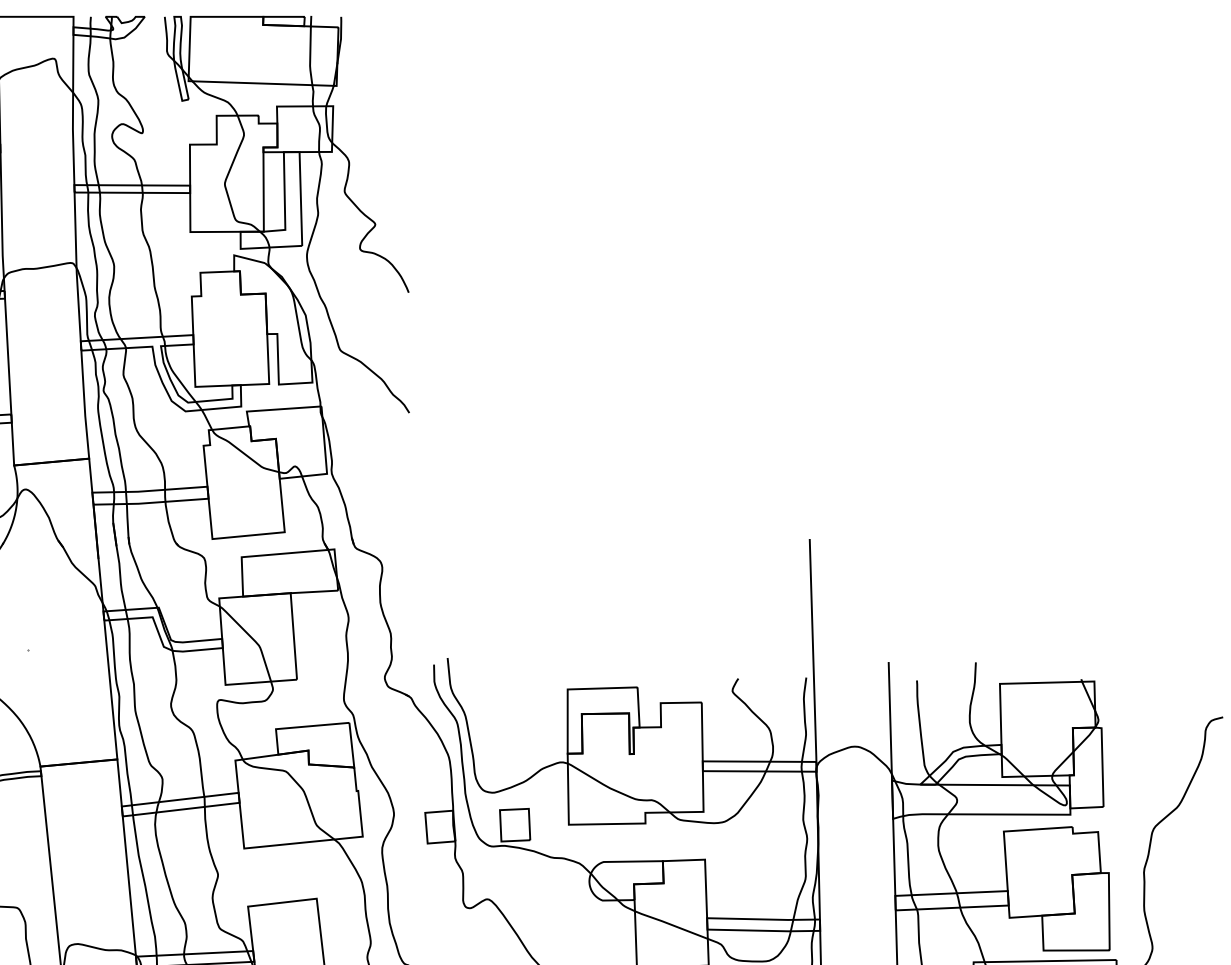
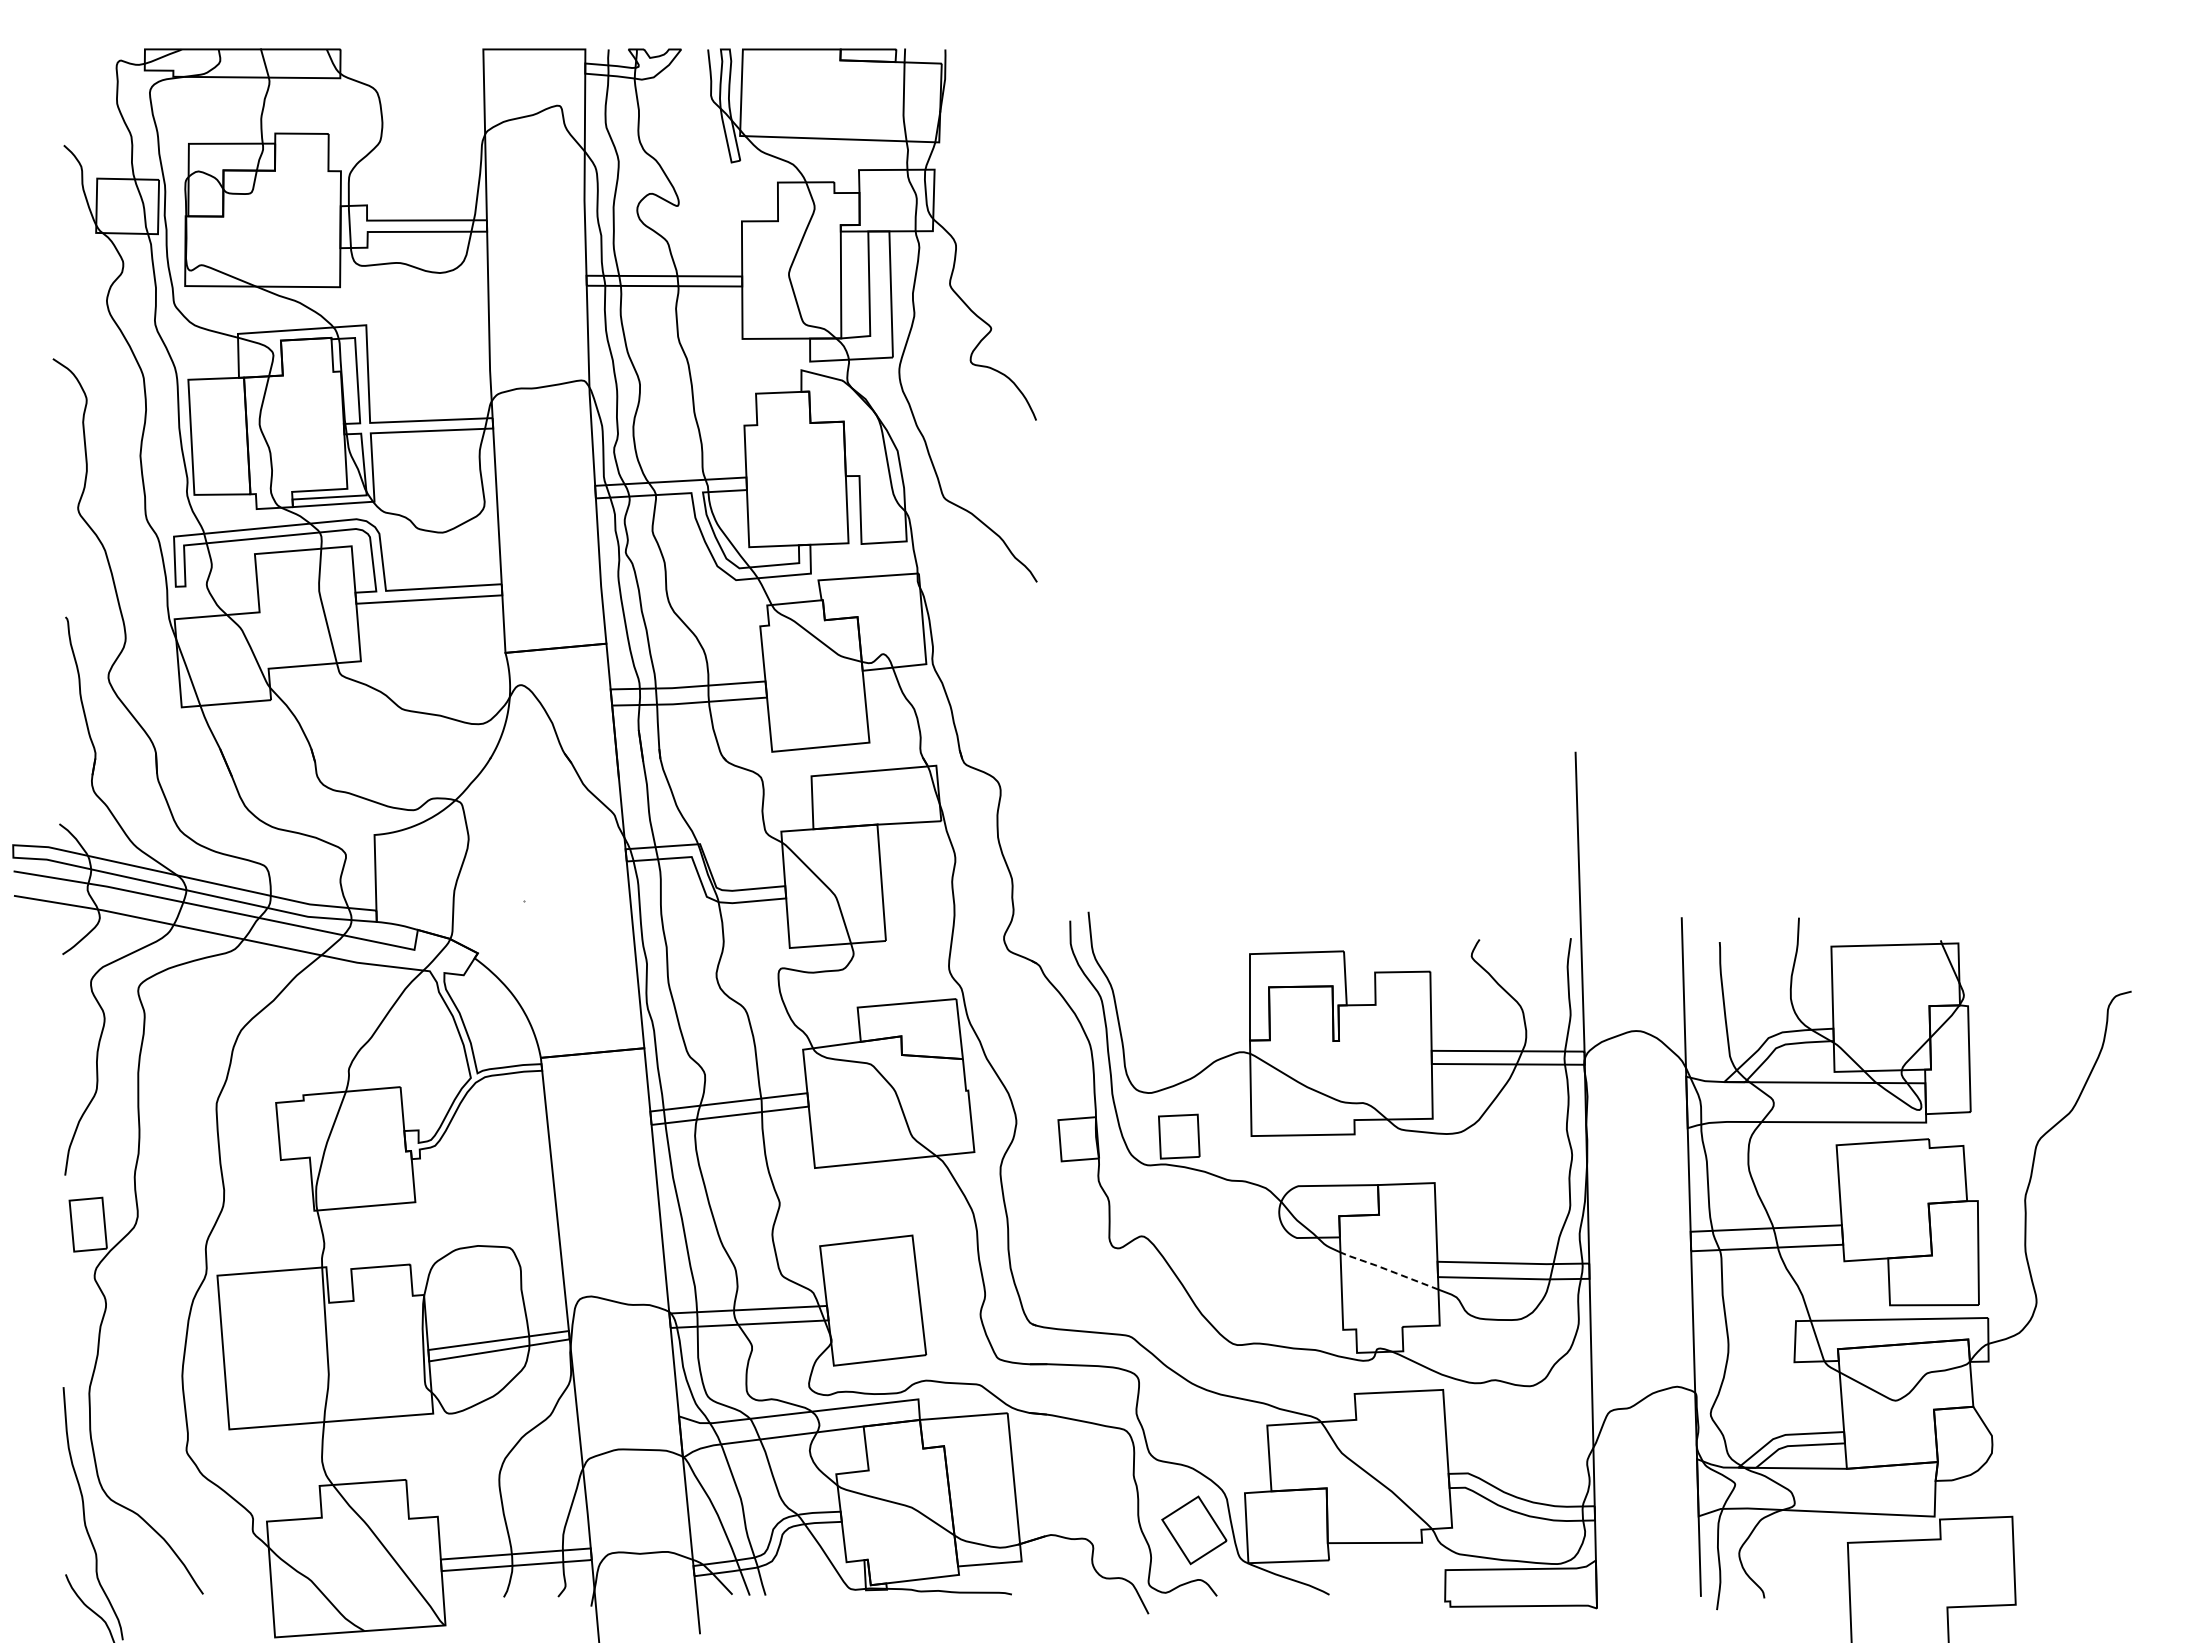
line: (669, 924) -> (1387, 1270), solid -> dashed

